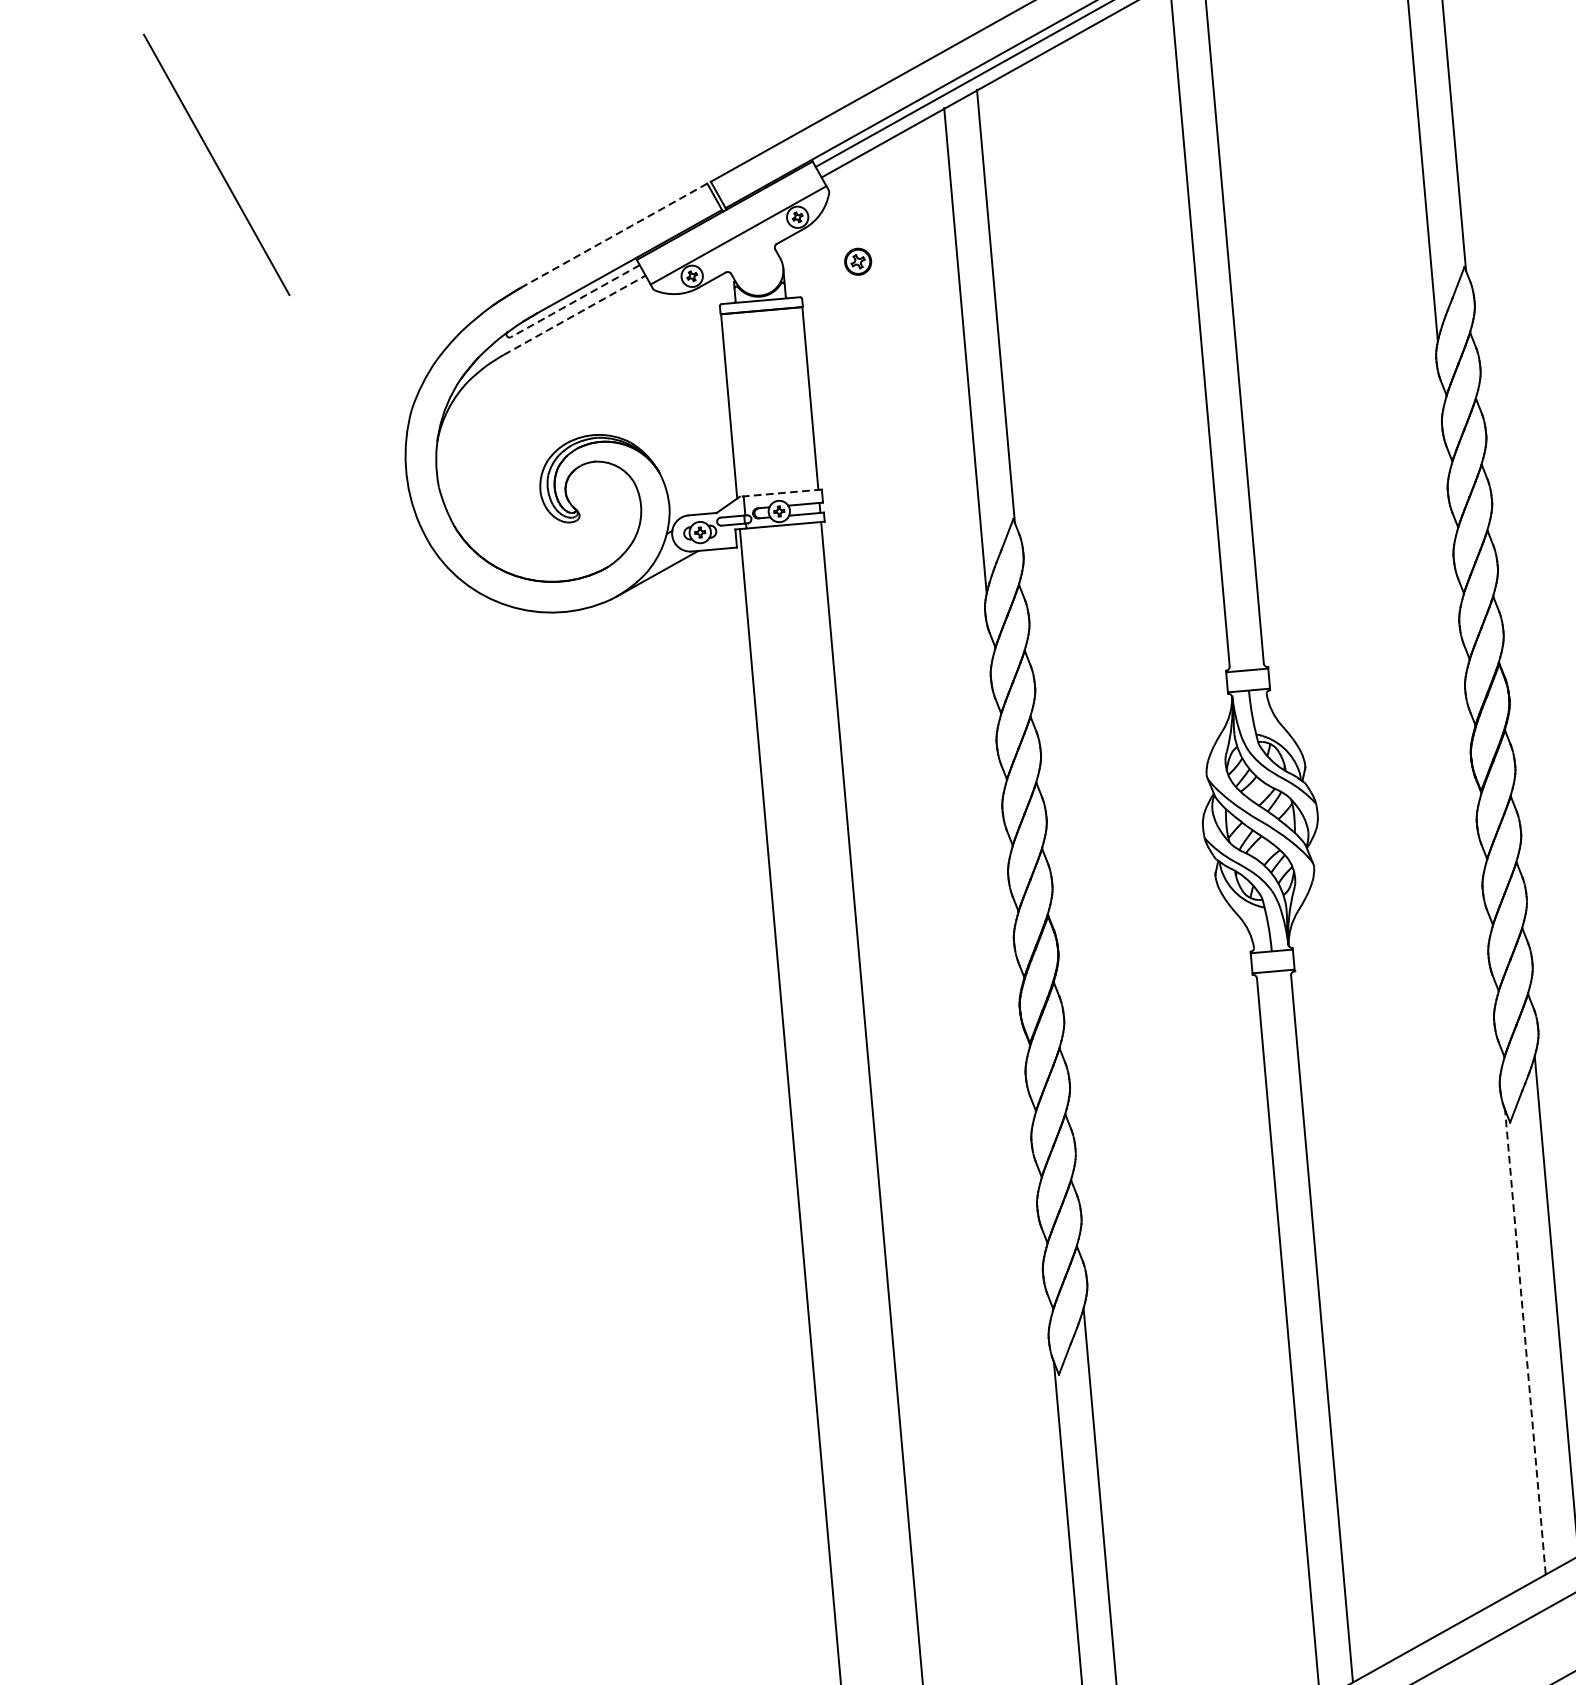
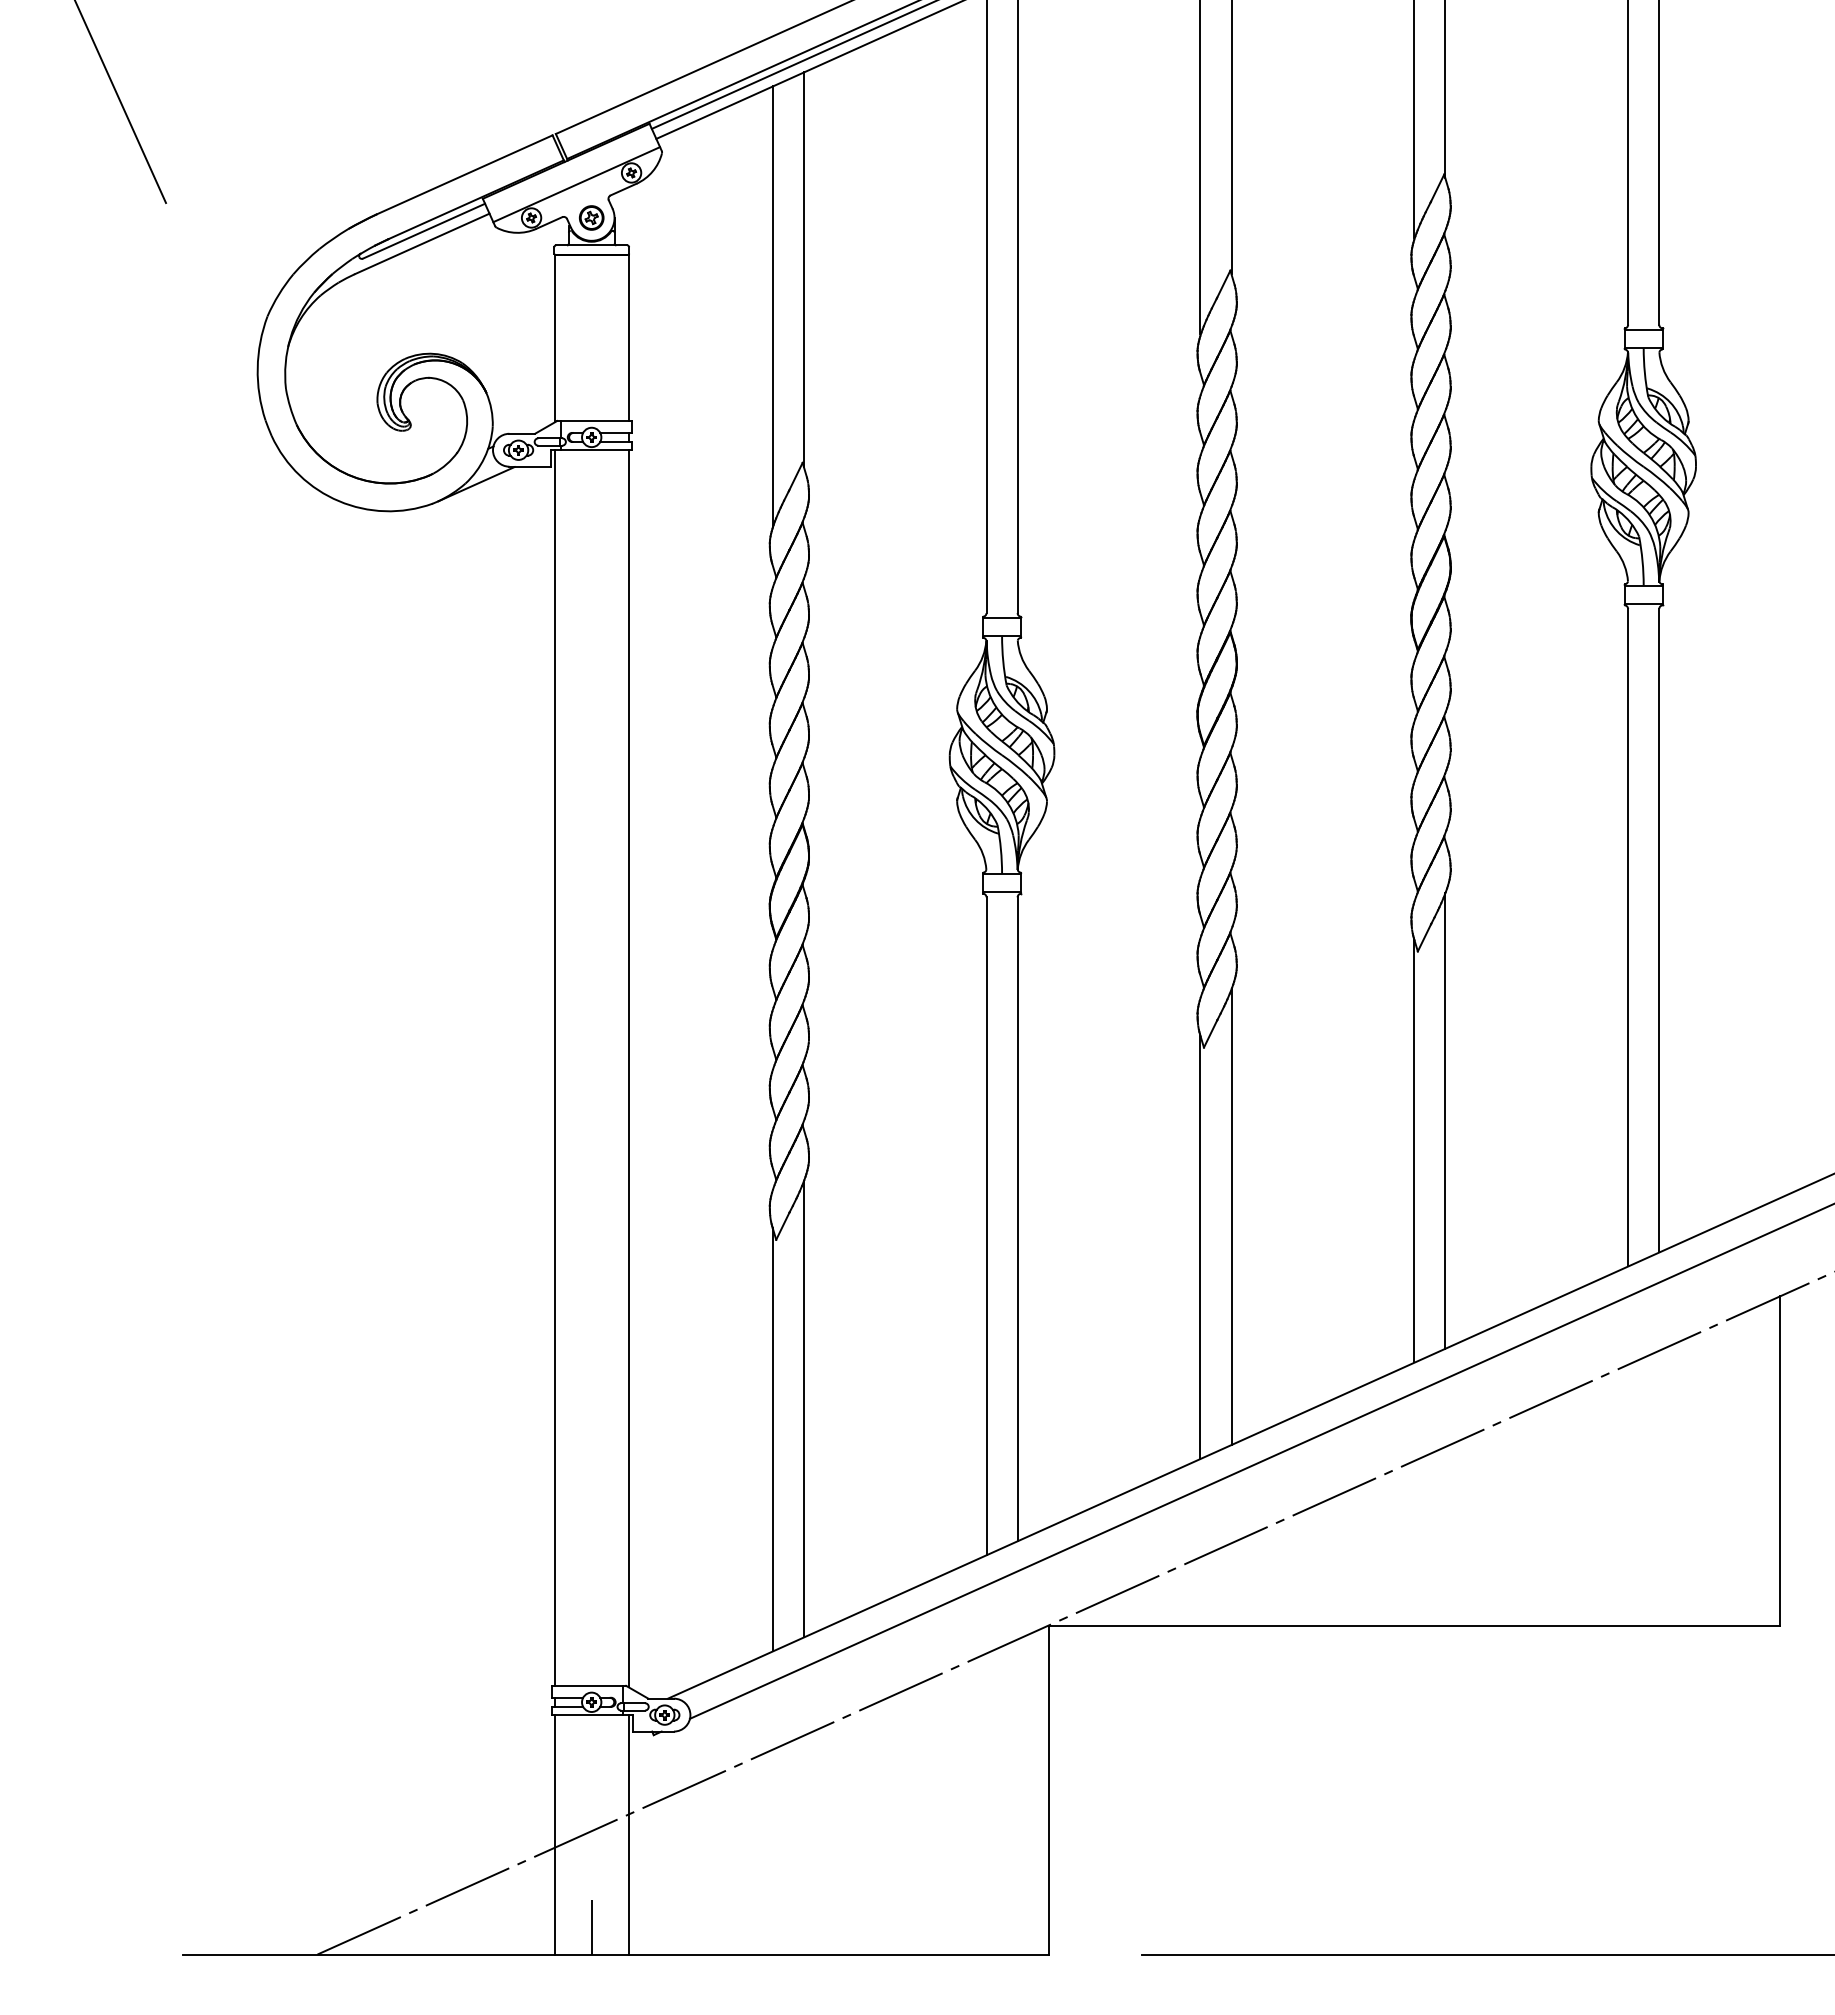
line: (614, 236) -> (464, 175), dashed -> solid
part: (857, 261) -> (591, 217), moved
line: (575, 301) -> (424, 231), dashed -> solid
line: (574, 314) -> (422, 243), dashed -> solid
line: (780, 493) -> (594, 421), dashed -> solid
line: (1525, 1341) -> (1200, 1246), dashed -> solid

